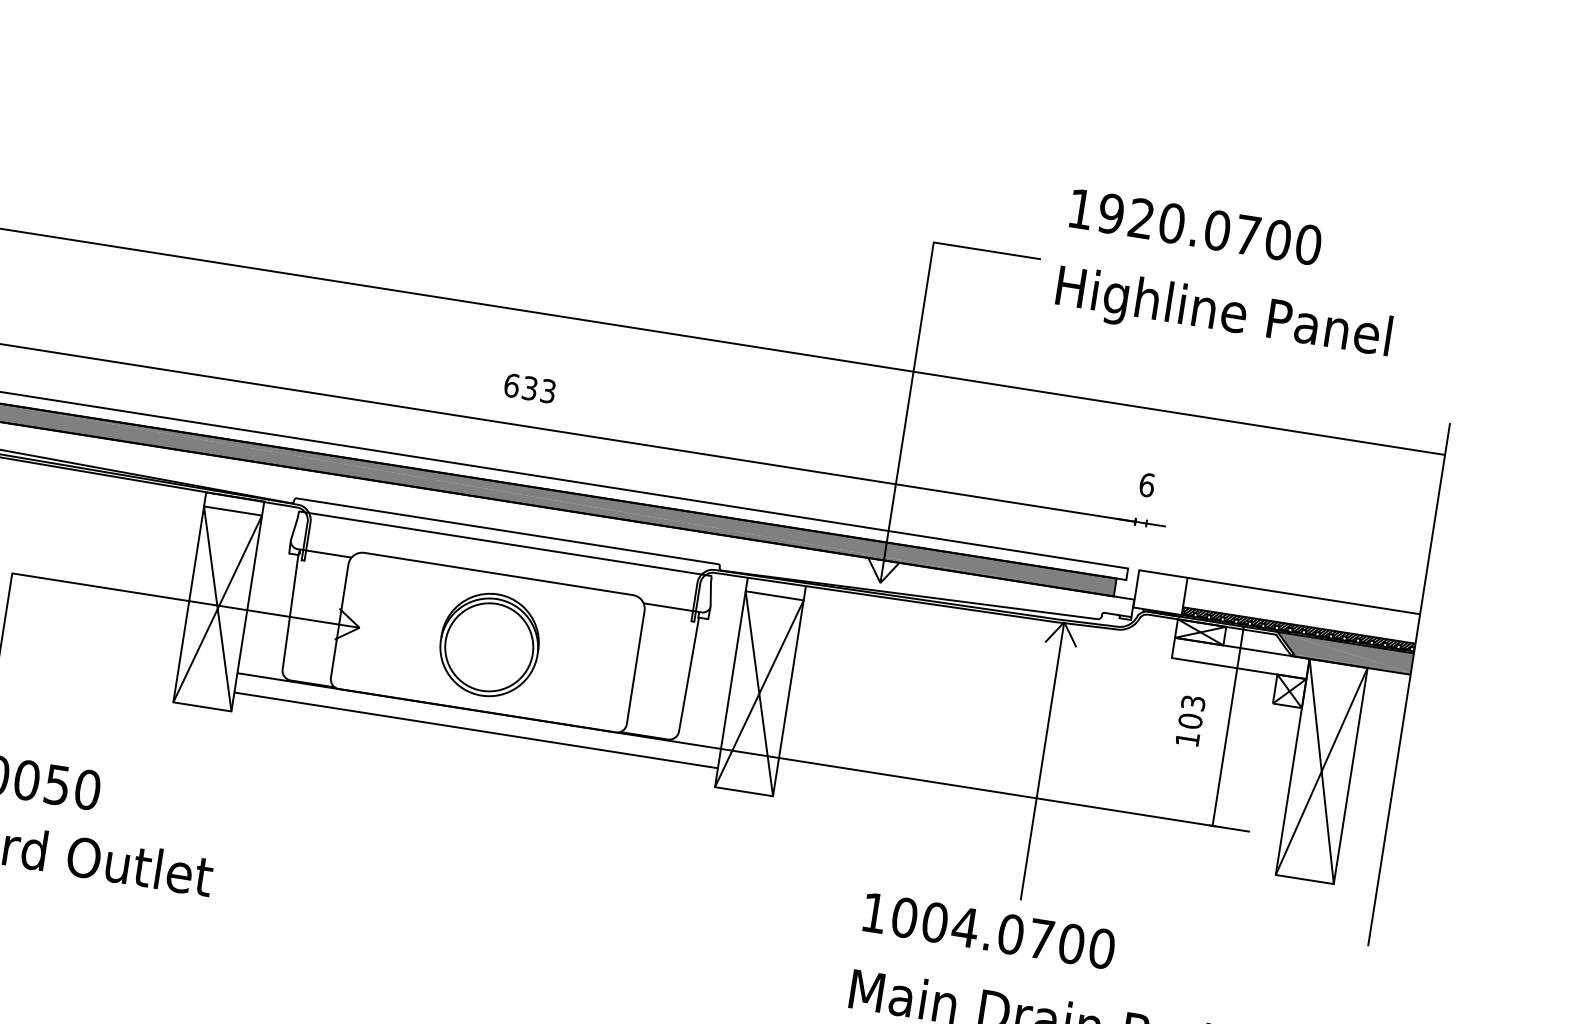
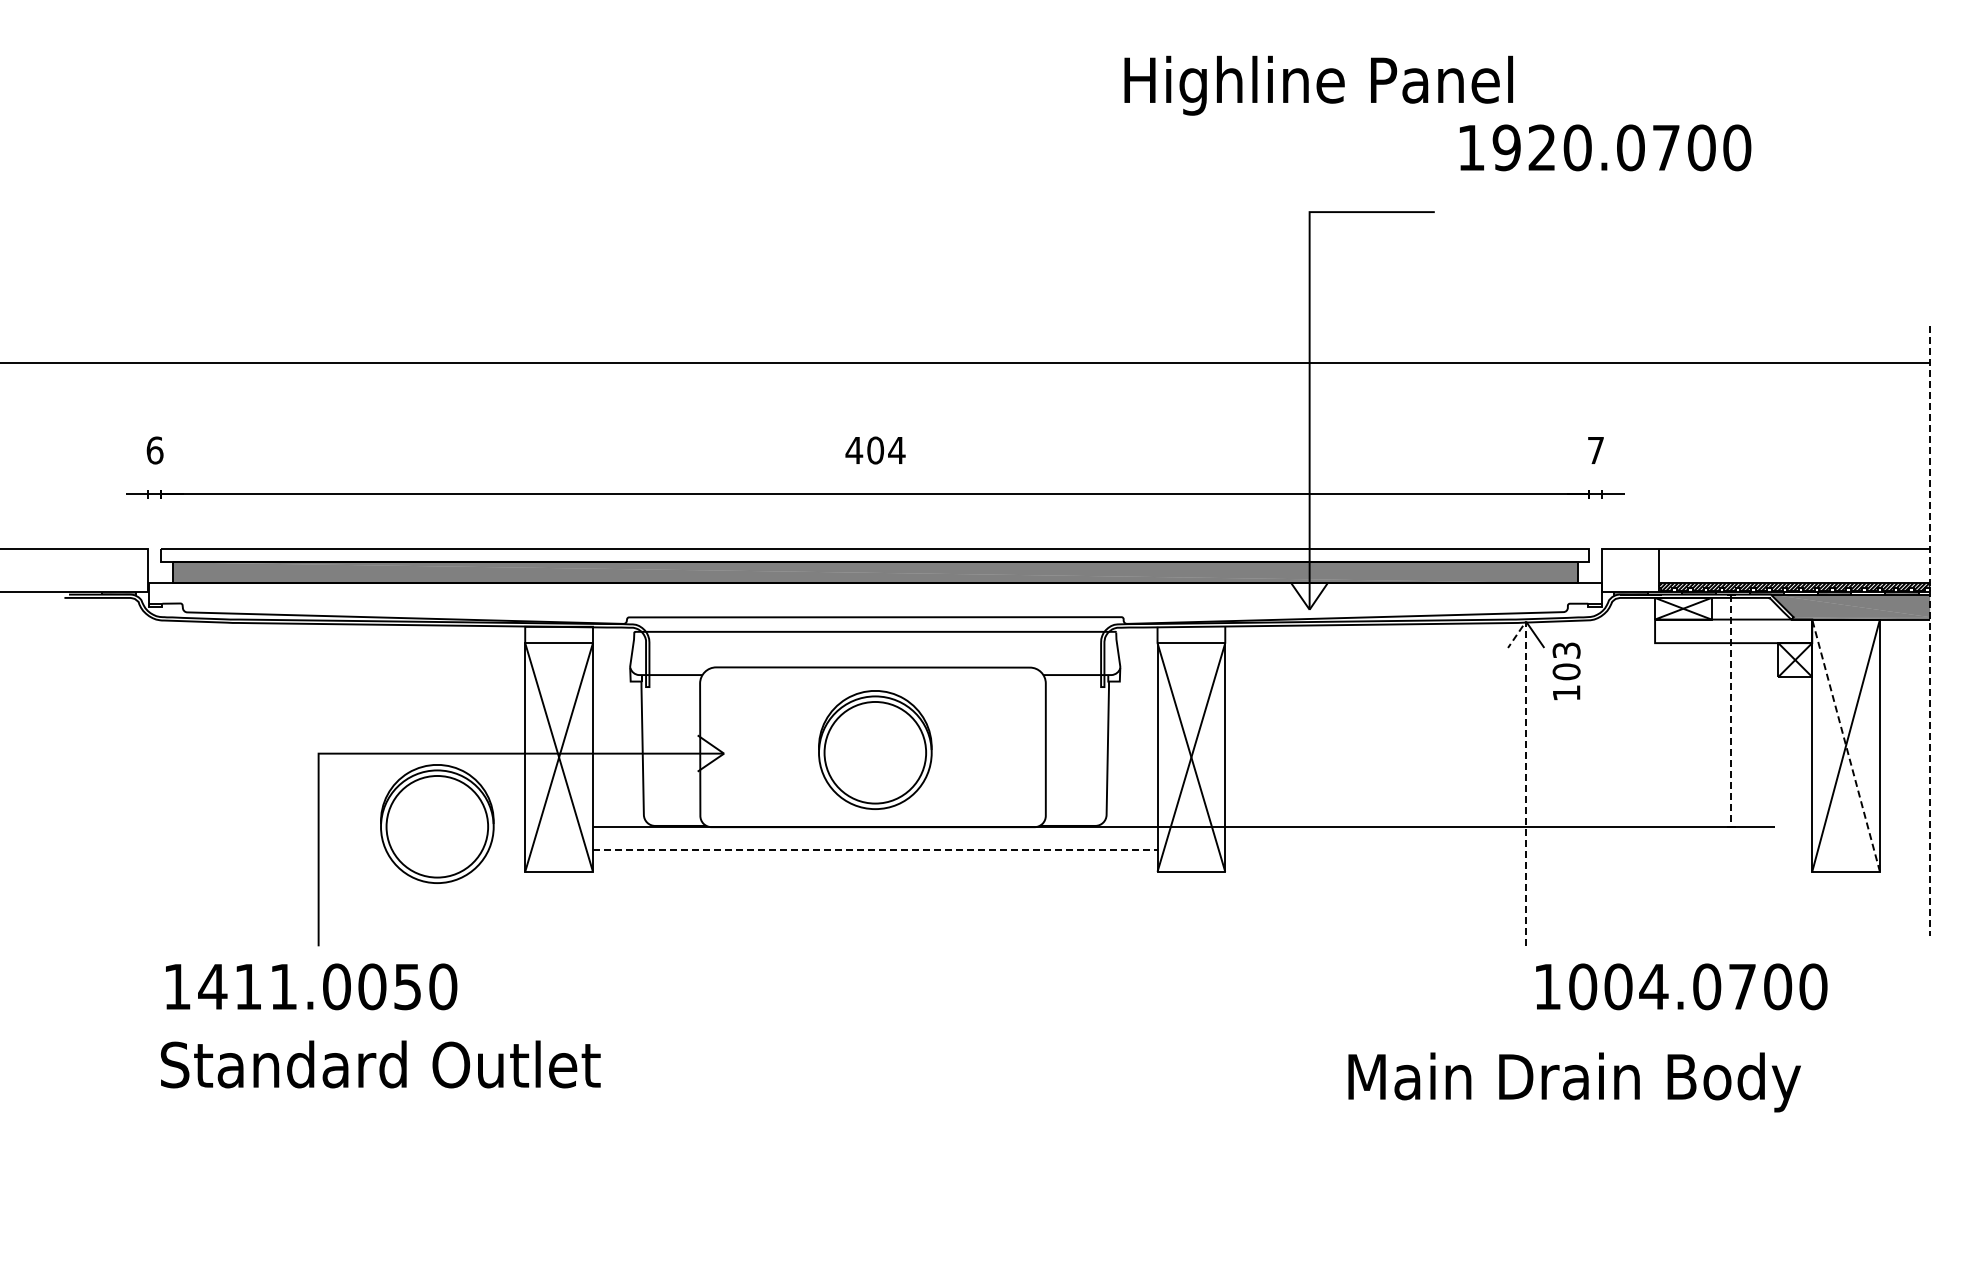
text: (1223, 315) -> (1318, 85), moved
text: (529, 388) -> (875, 450), 633 -> 404
text: (1146, 485) -> (1595, 450), 6 -> 7
part: (104, 649) -> (437, 823), added
line: (1409, 685) -> (1930, 631), solid -> dashed
text: (1190, 720) -> (1566, 671), moved
line: (1228, 726) -> (1731, 711), solid -> dashed
line: (476, 730) -> (875, 849), solid -> dashed
line: (1045, 747) -> (1526, 767), solid -> dashed
line: (1322, 771) -> (1846, 745), solid -> dashed
text: (989, 930) -> (1681, 986), moved

